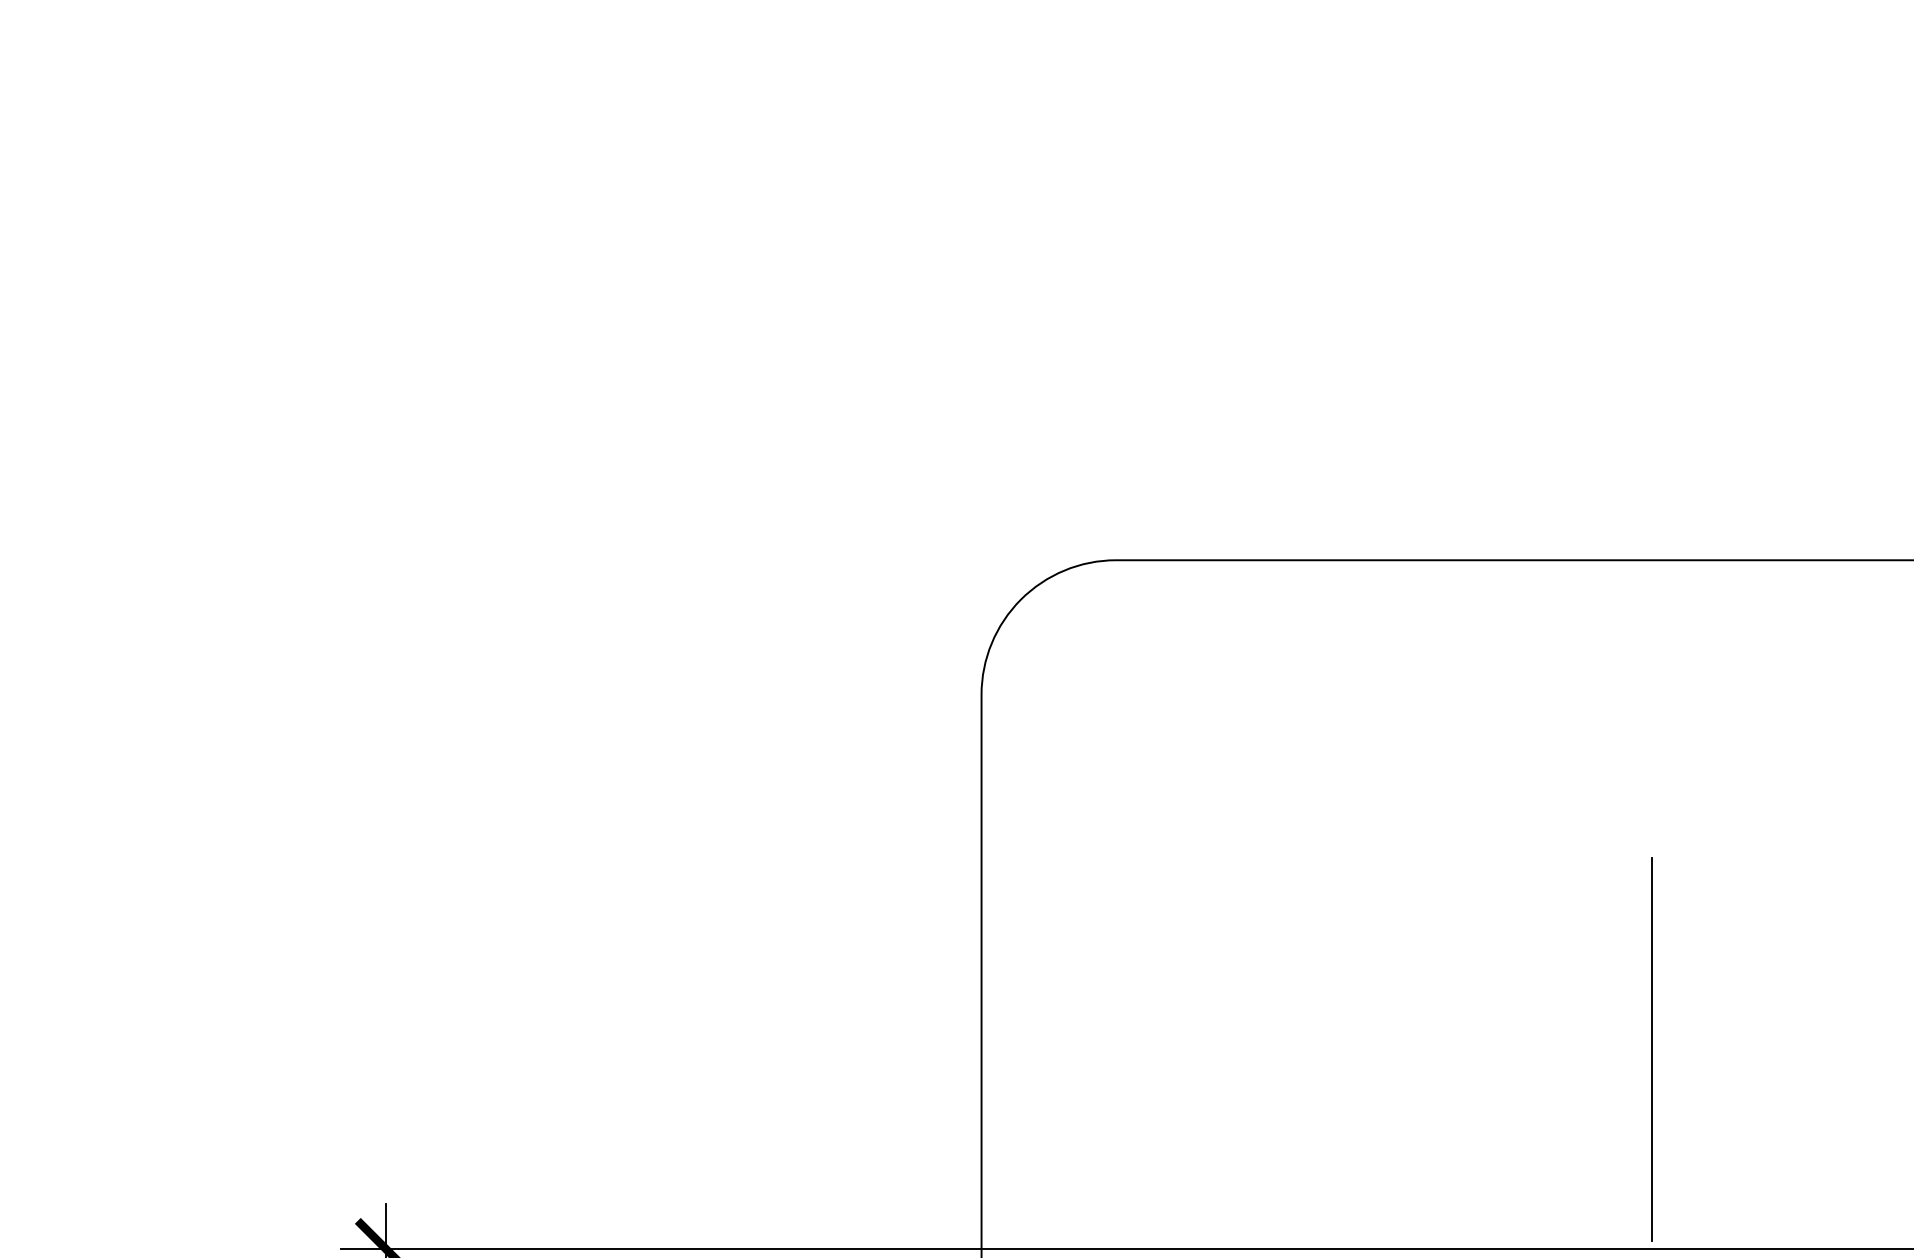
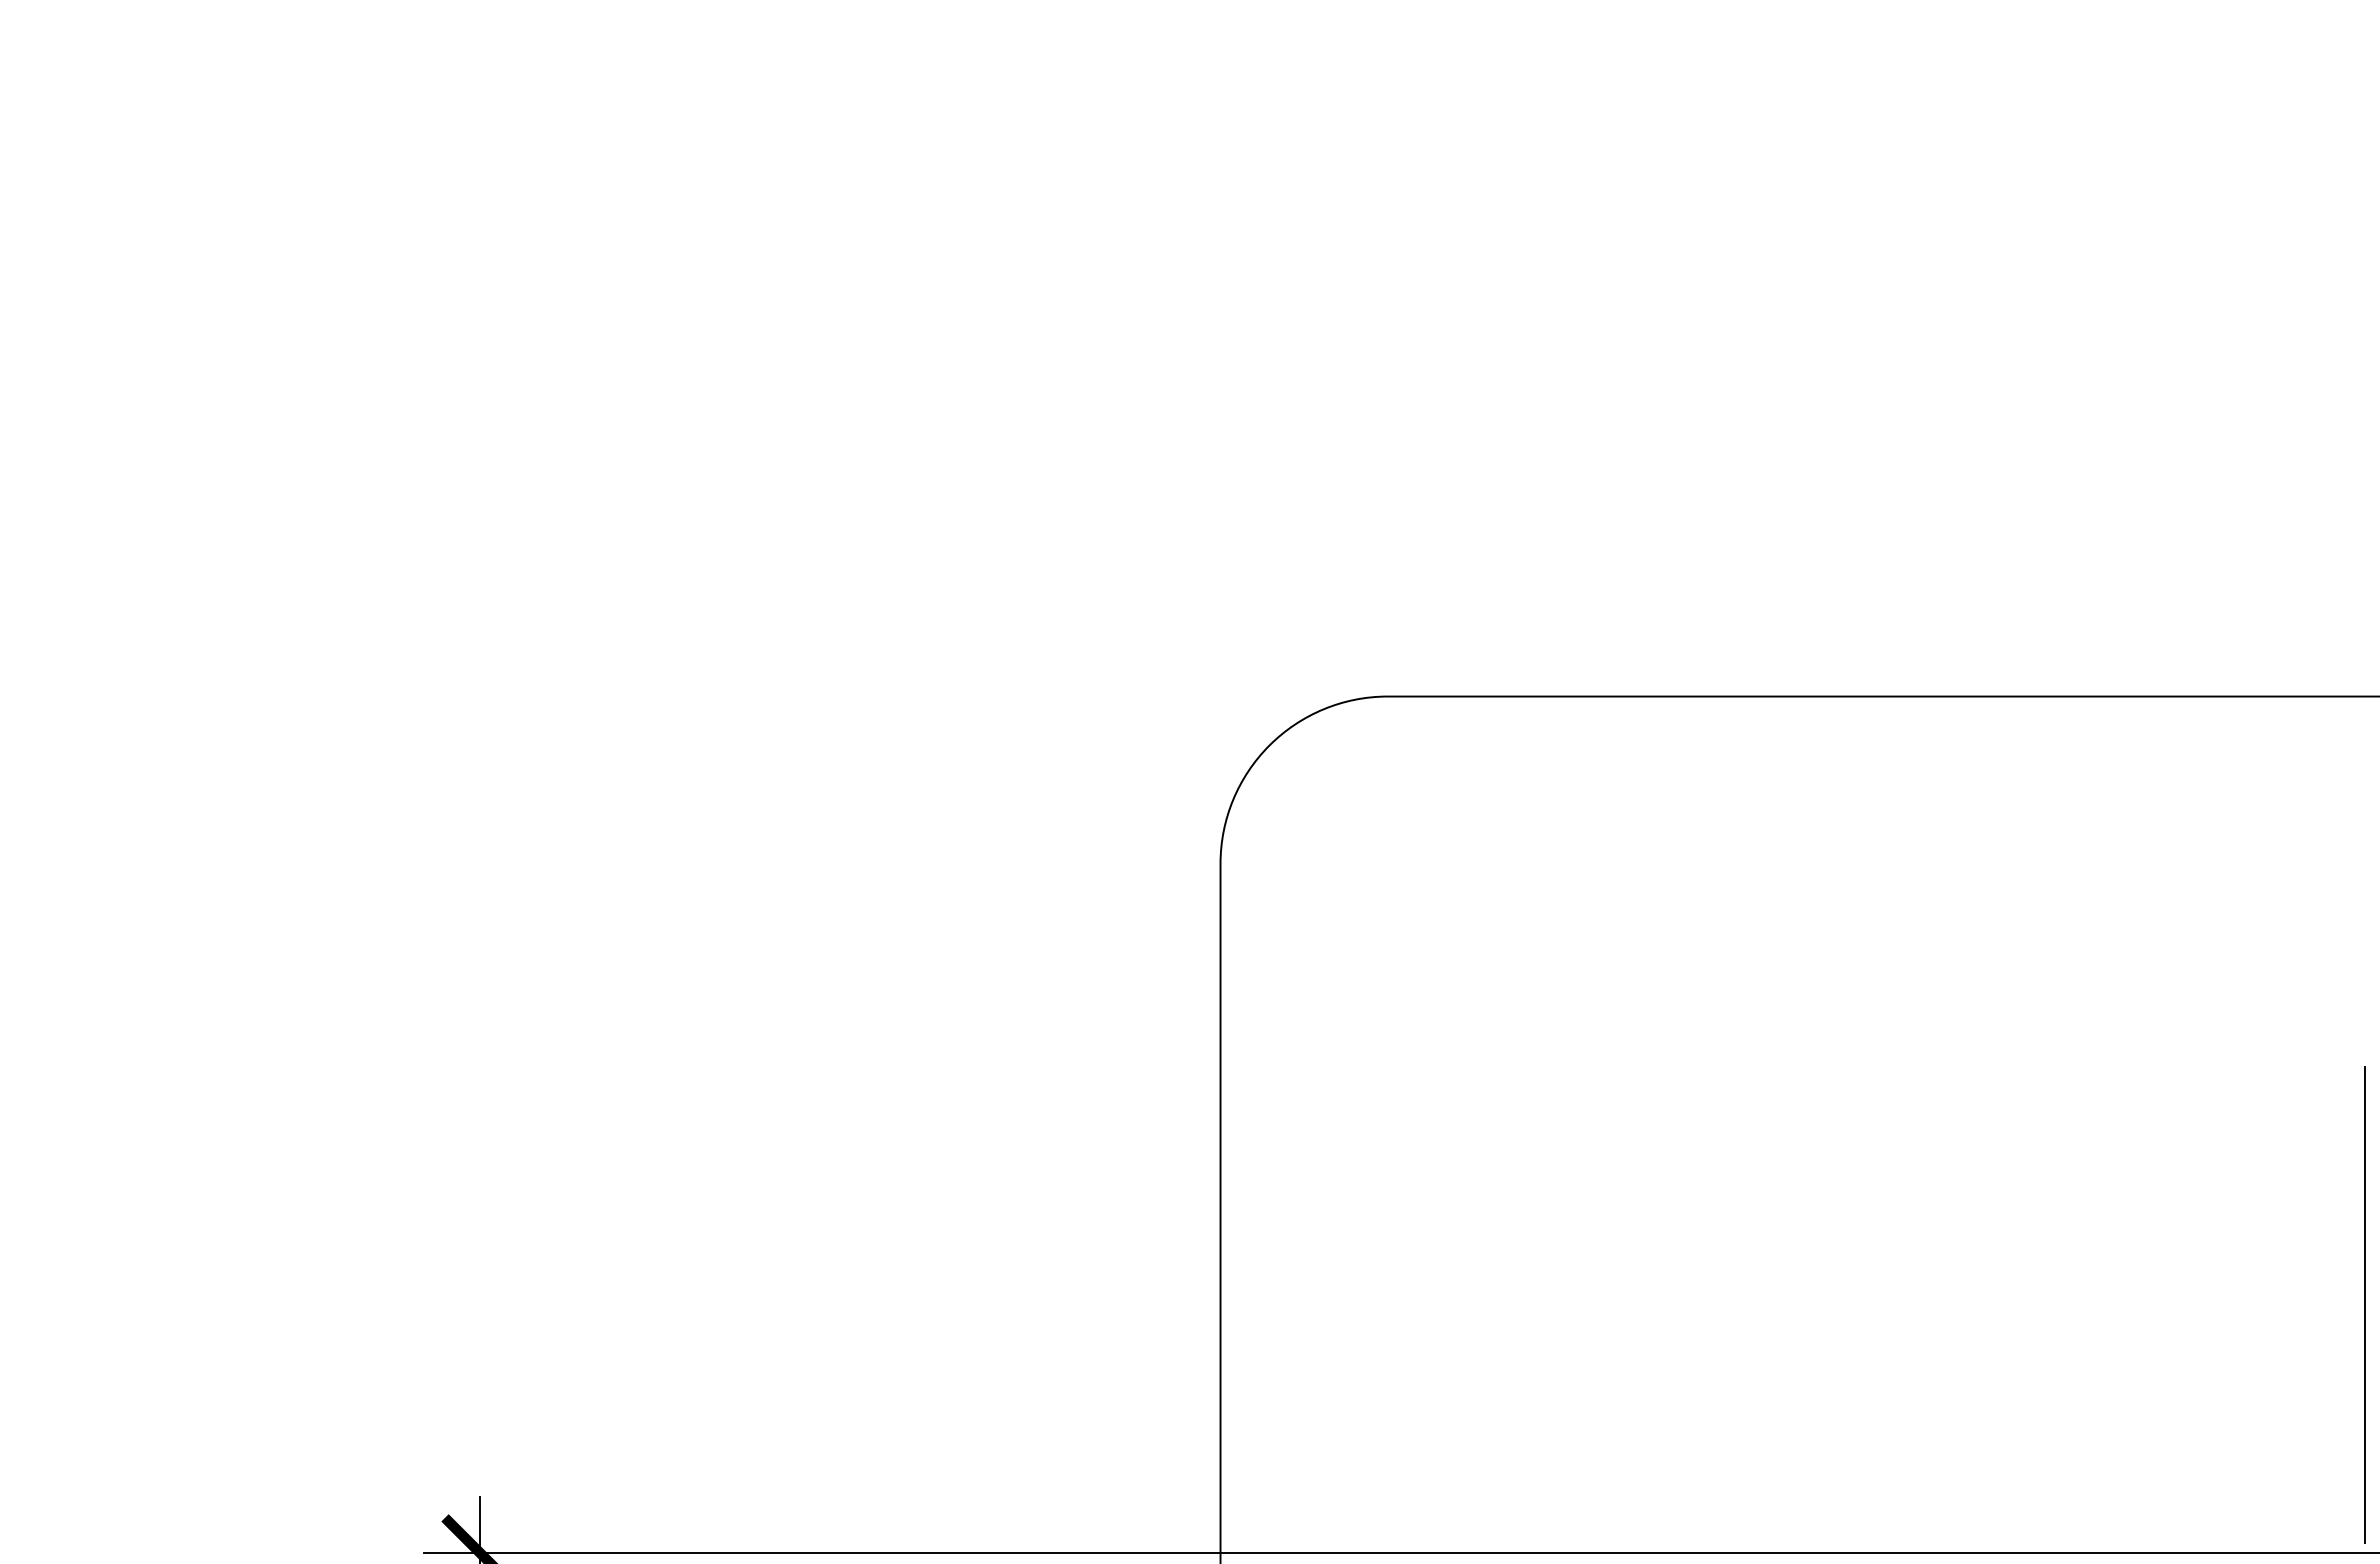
line: (1652, 1049) -> (2364, 1304), moved

